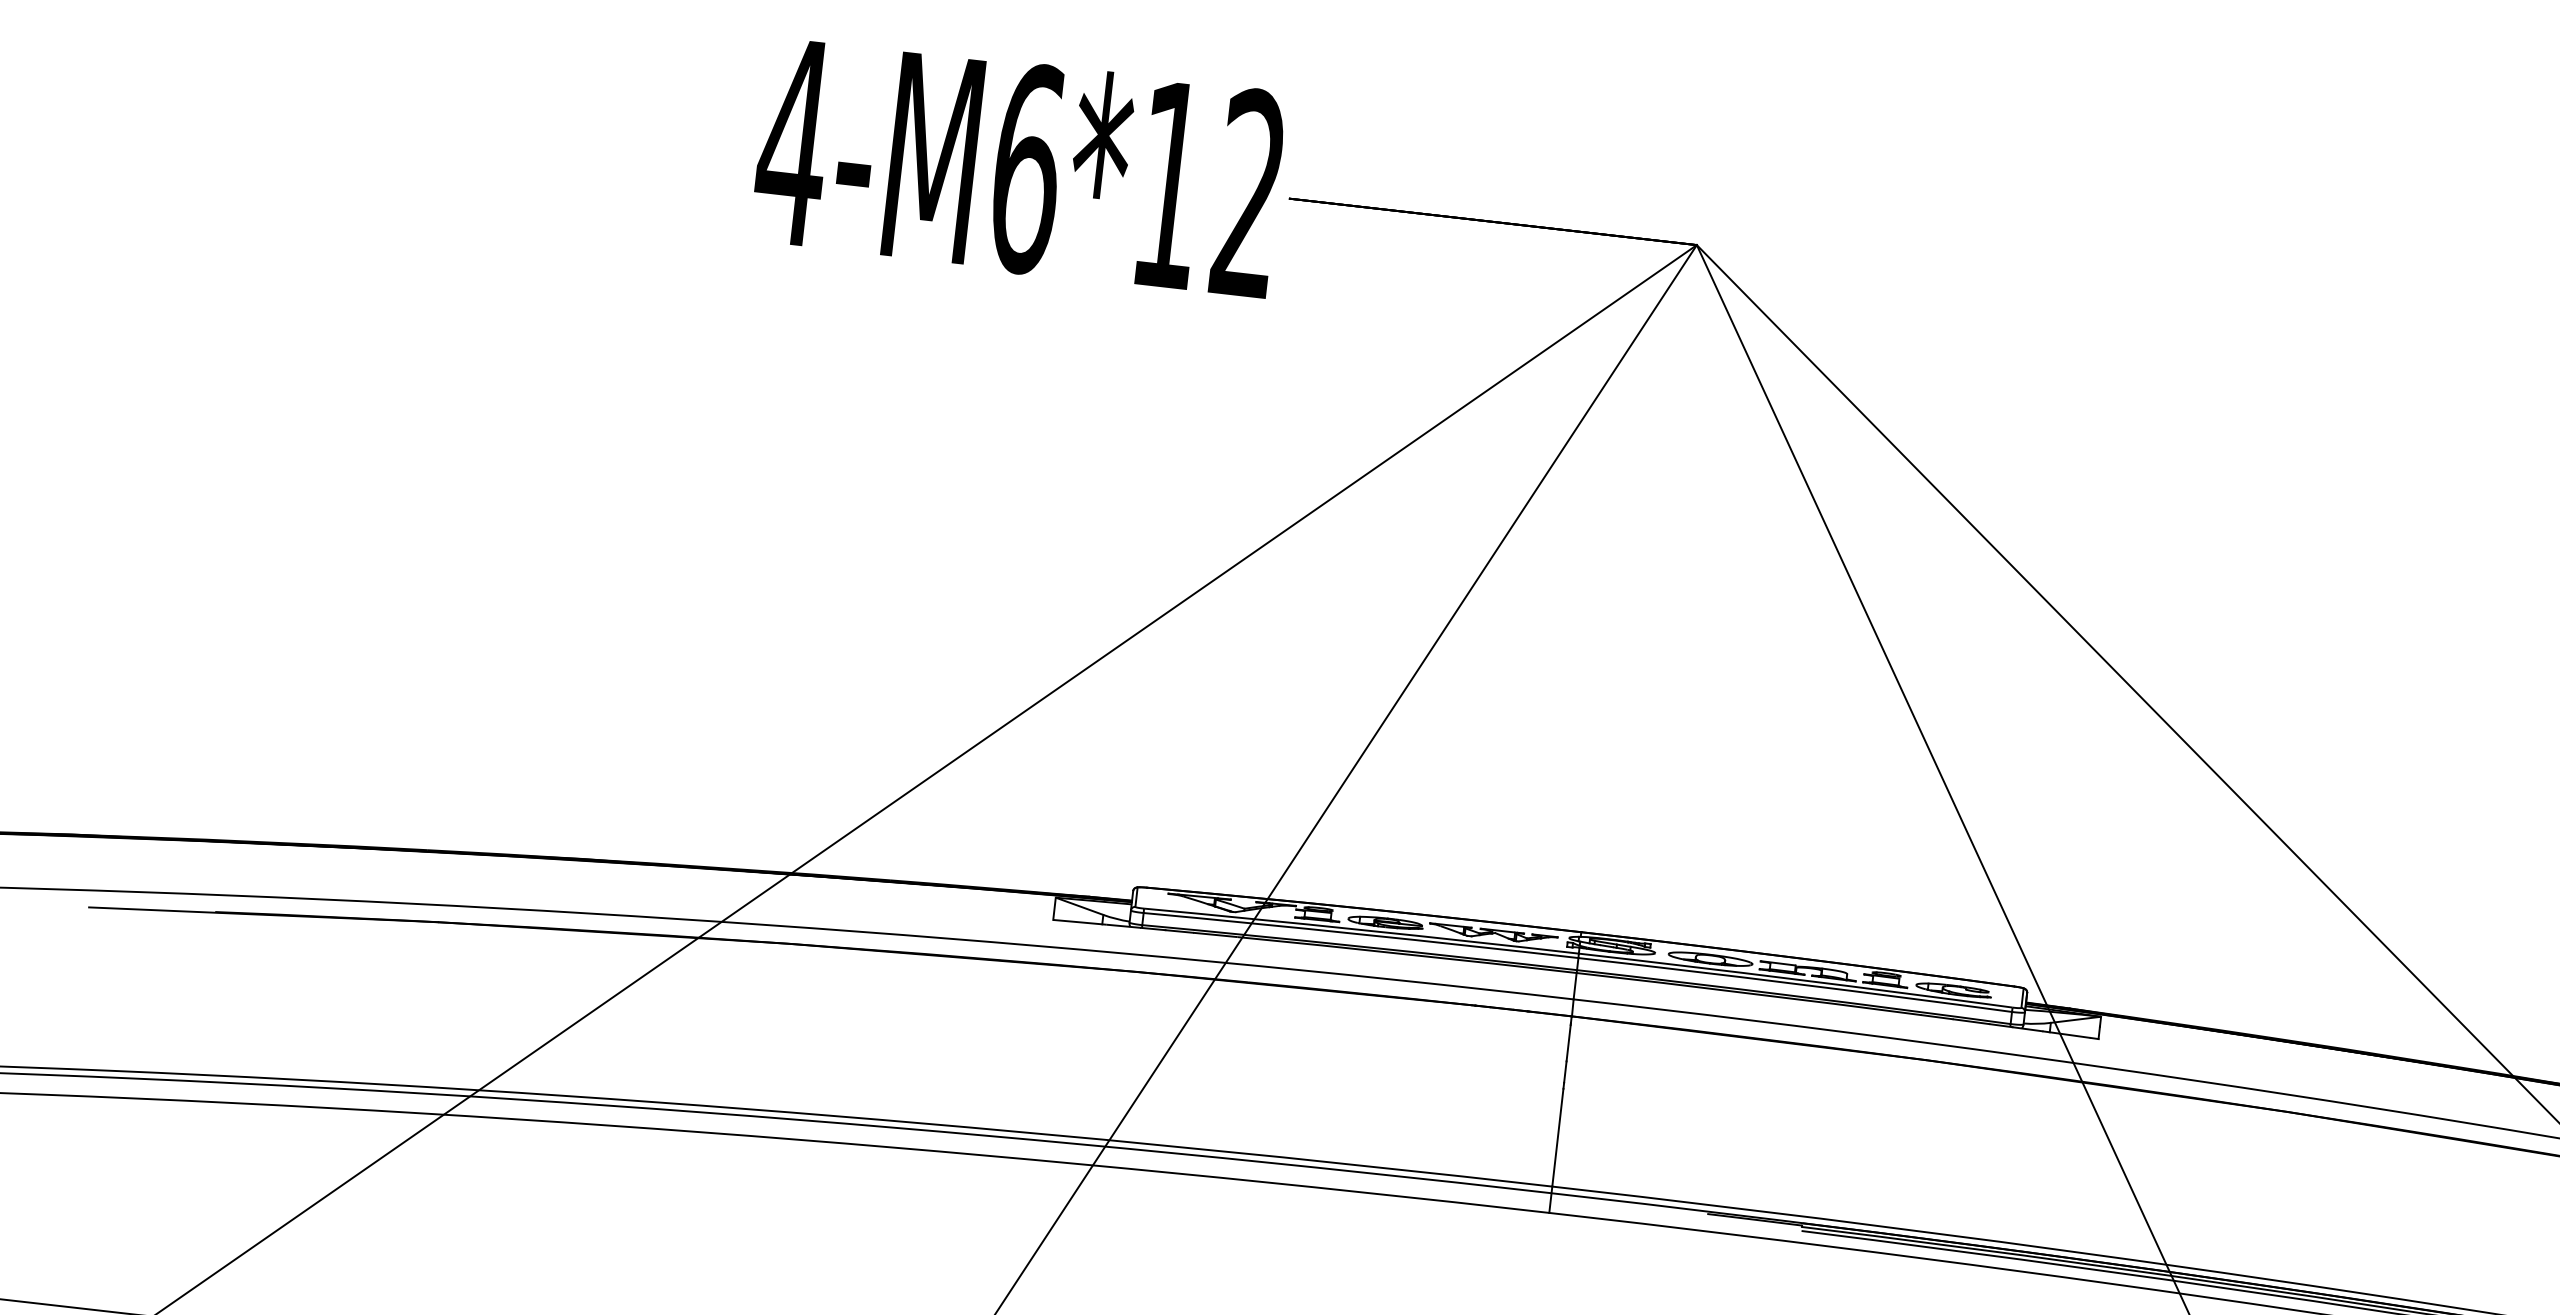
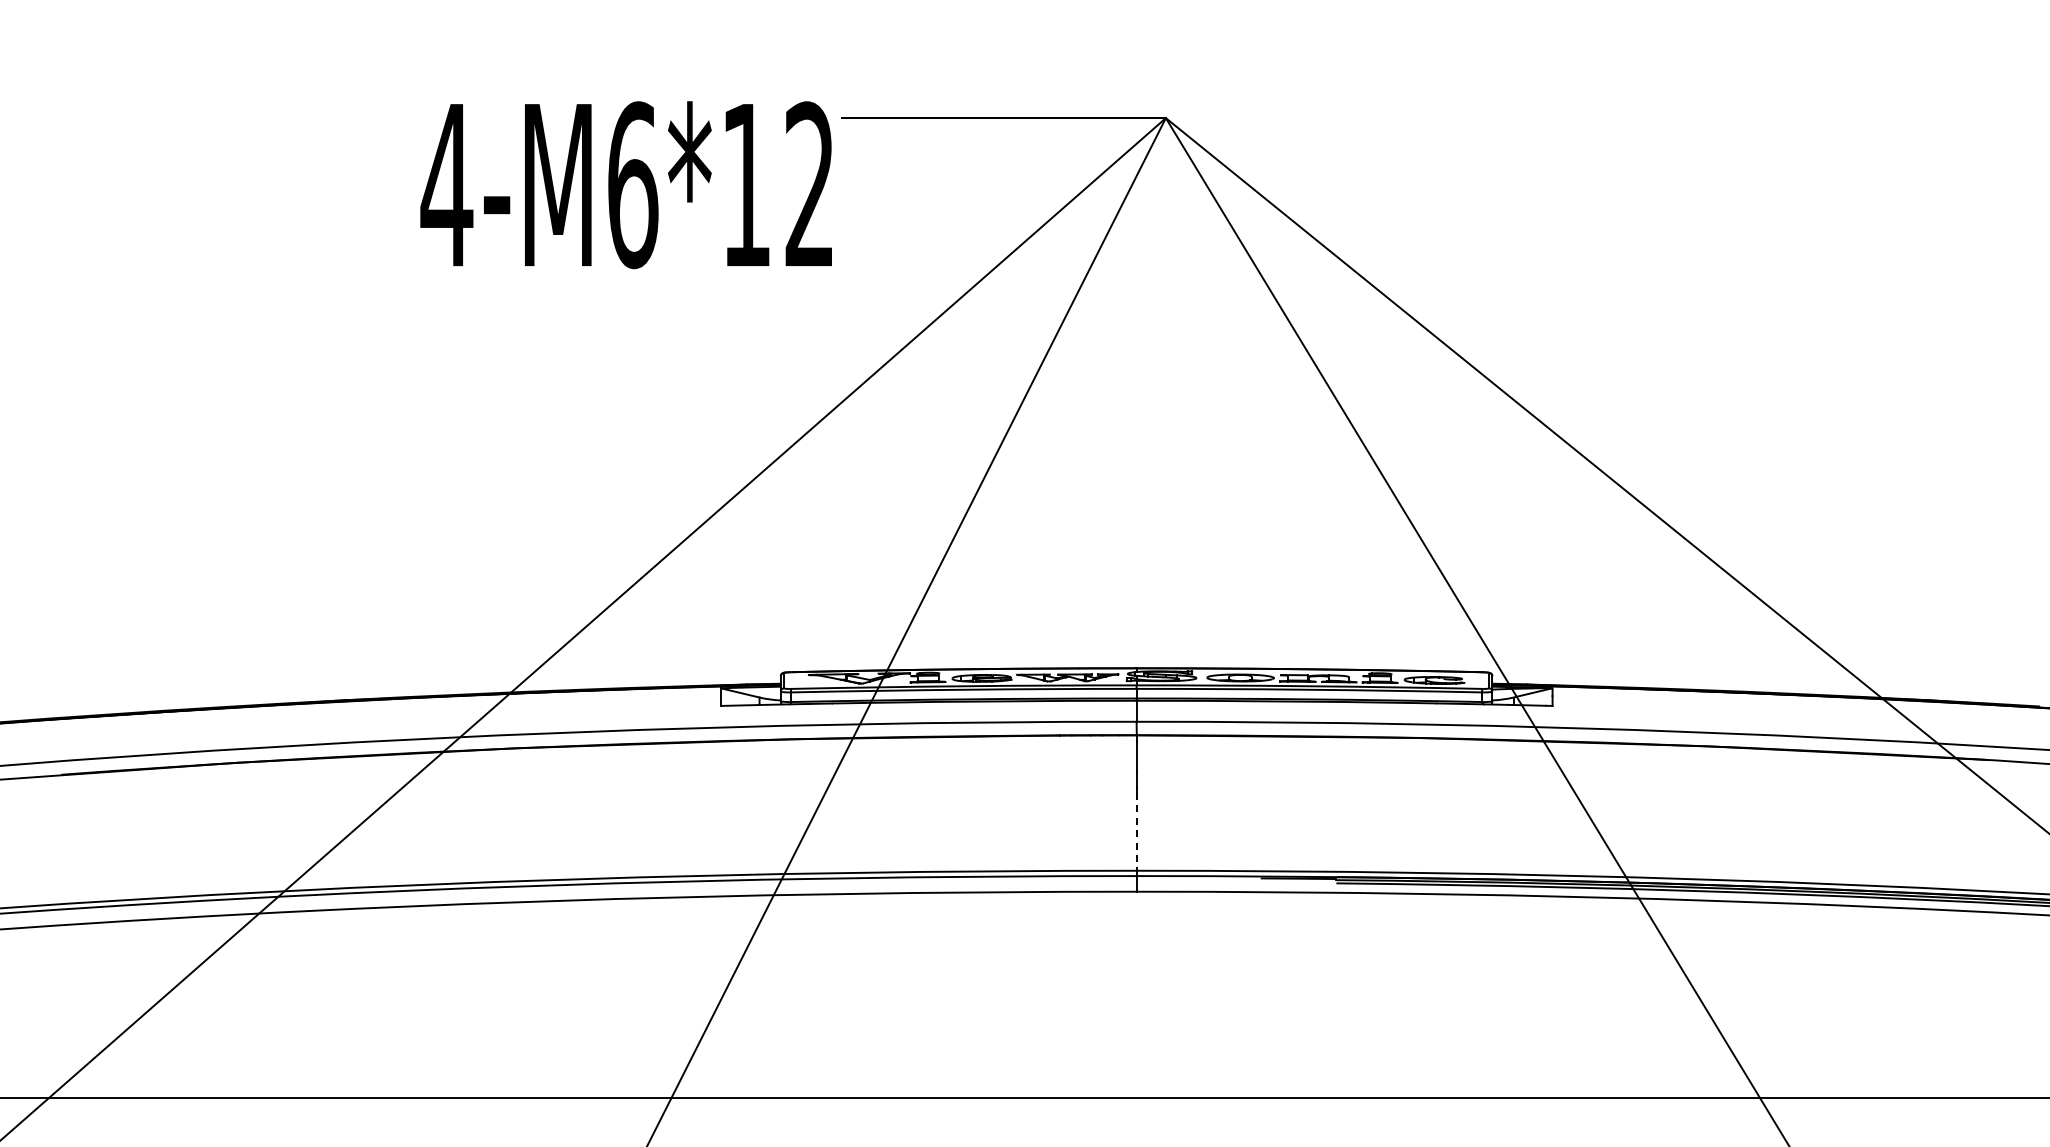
text: (1017, 168) -> (625, 185), moved
line: (1557, 1137) -> (1136, 831), solid -> dashed

